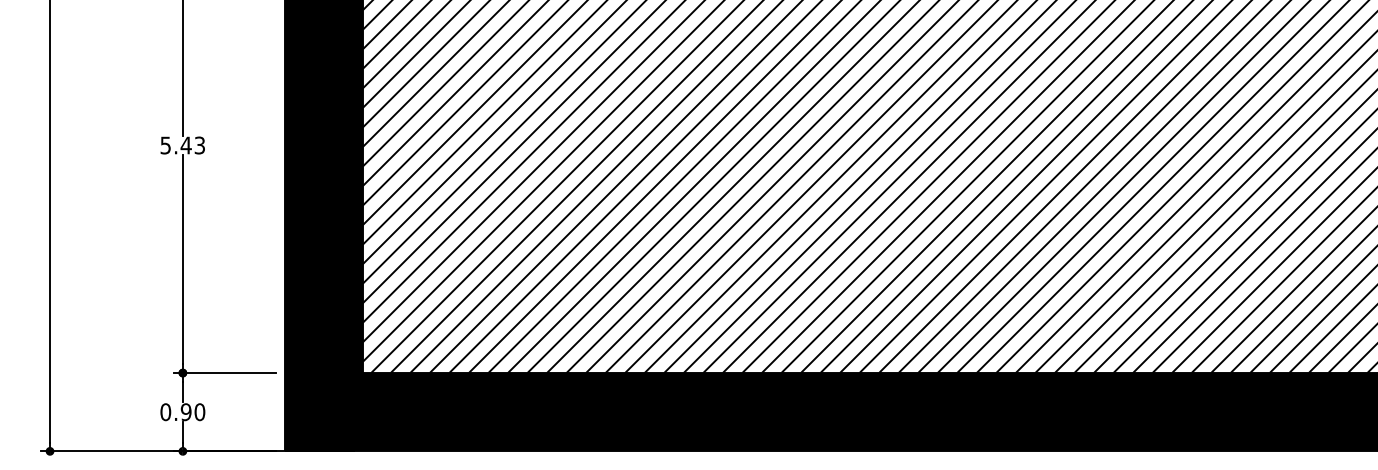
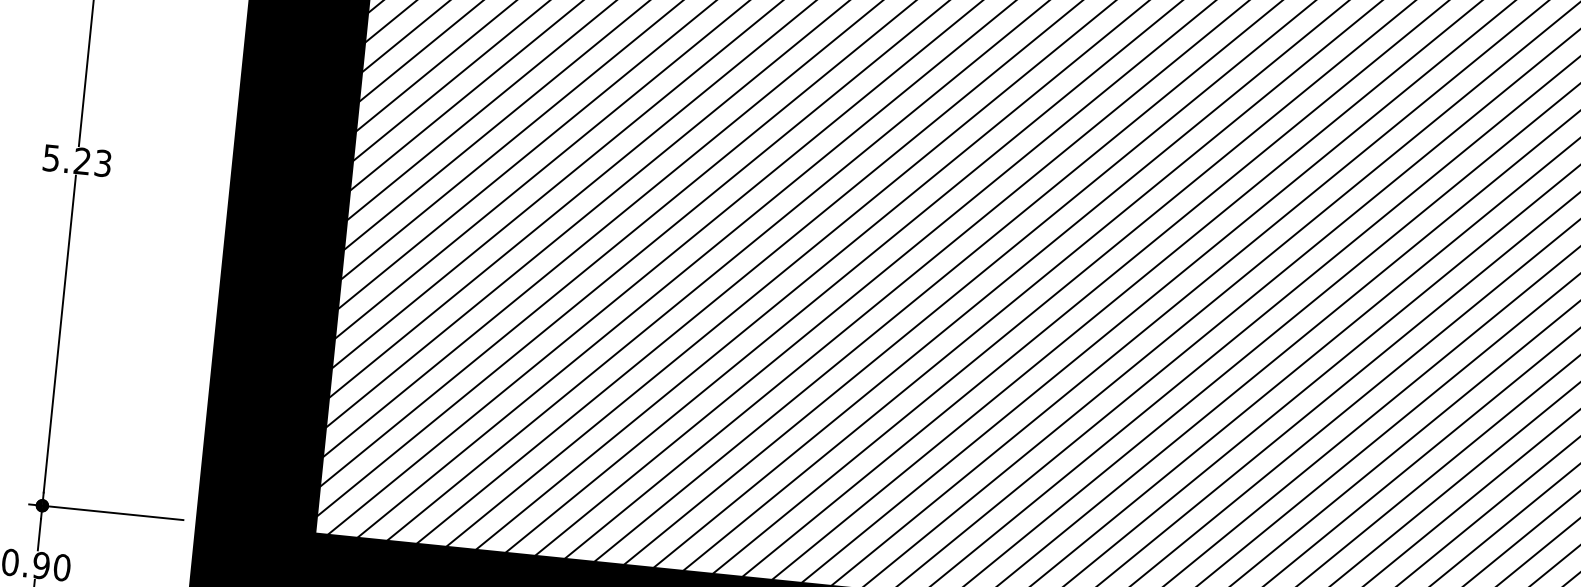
text: (185, 145) -> (81, 161), 5.43 -> 5.23

